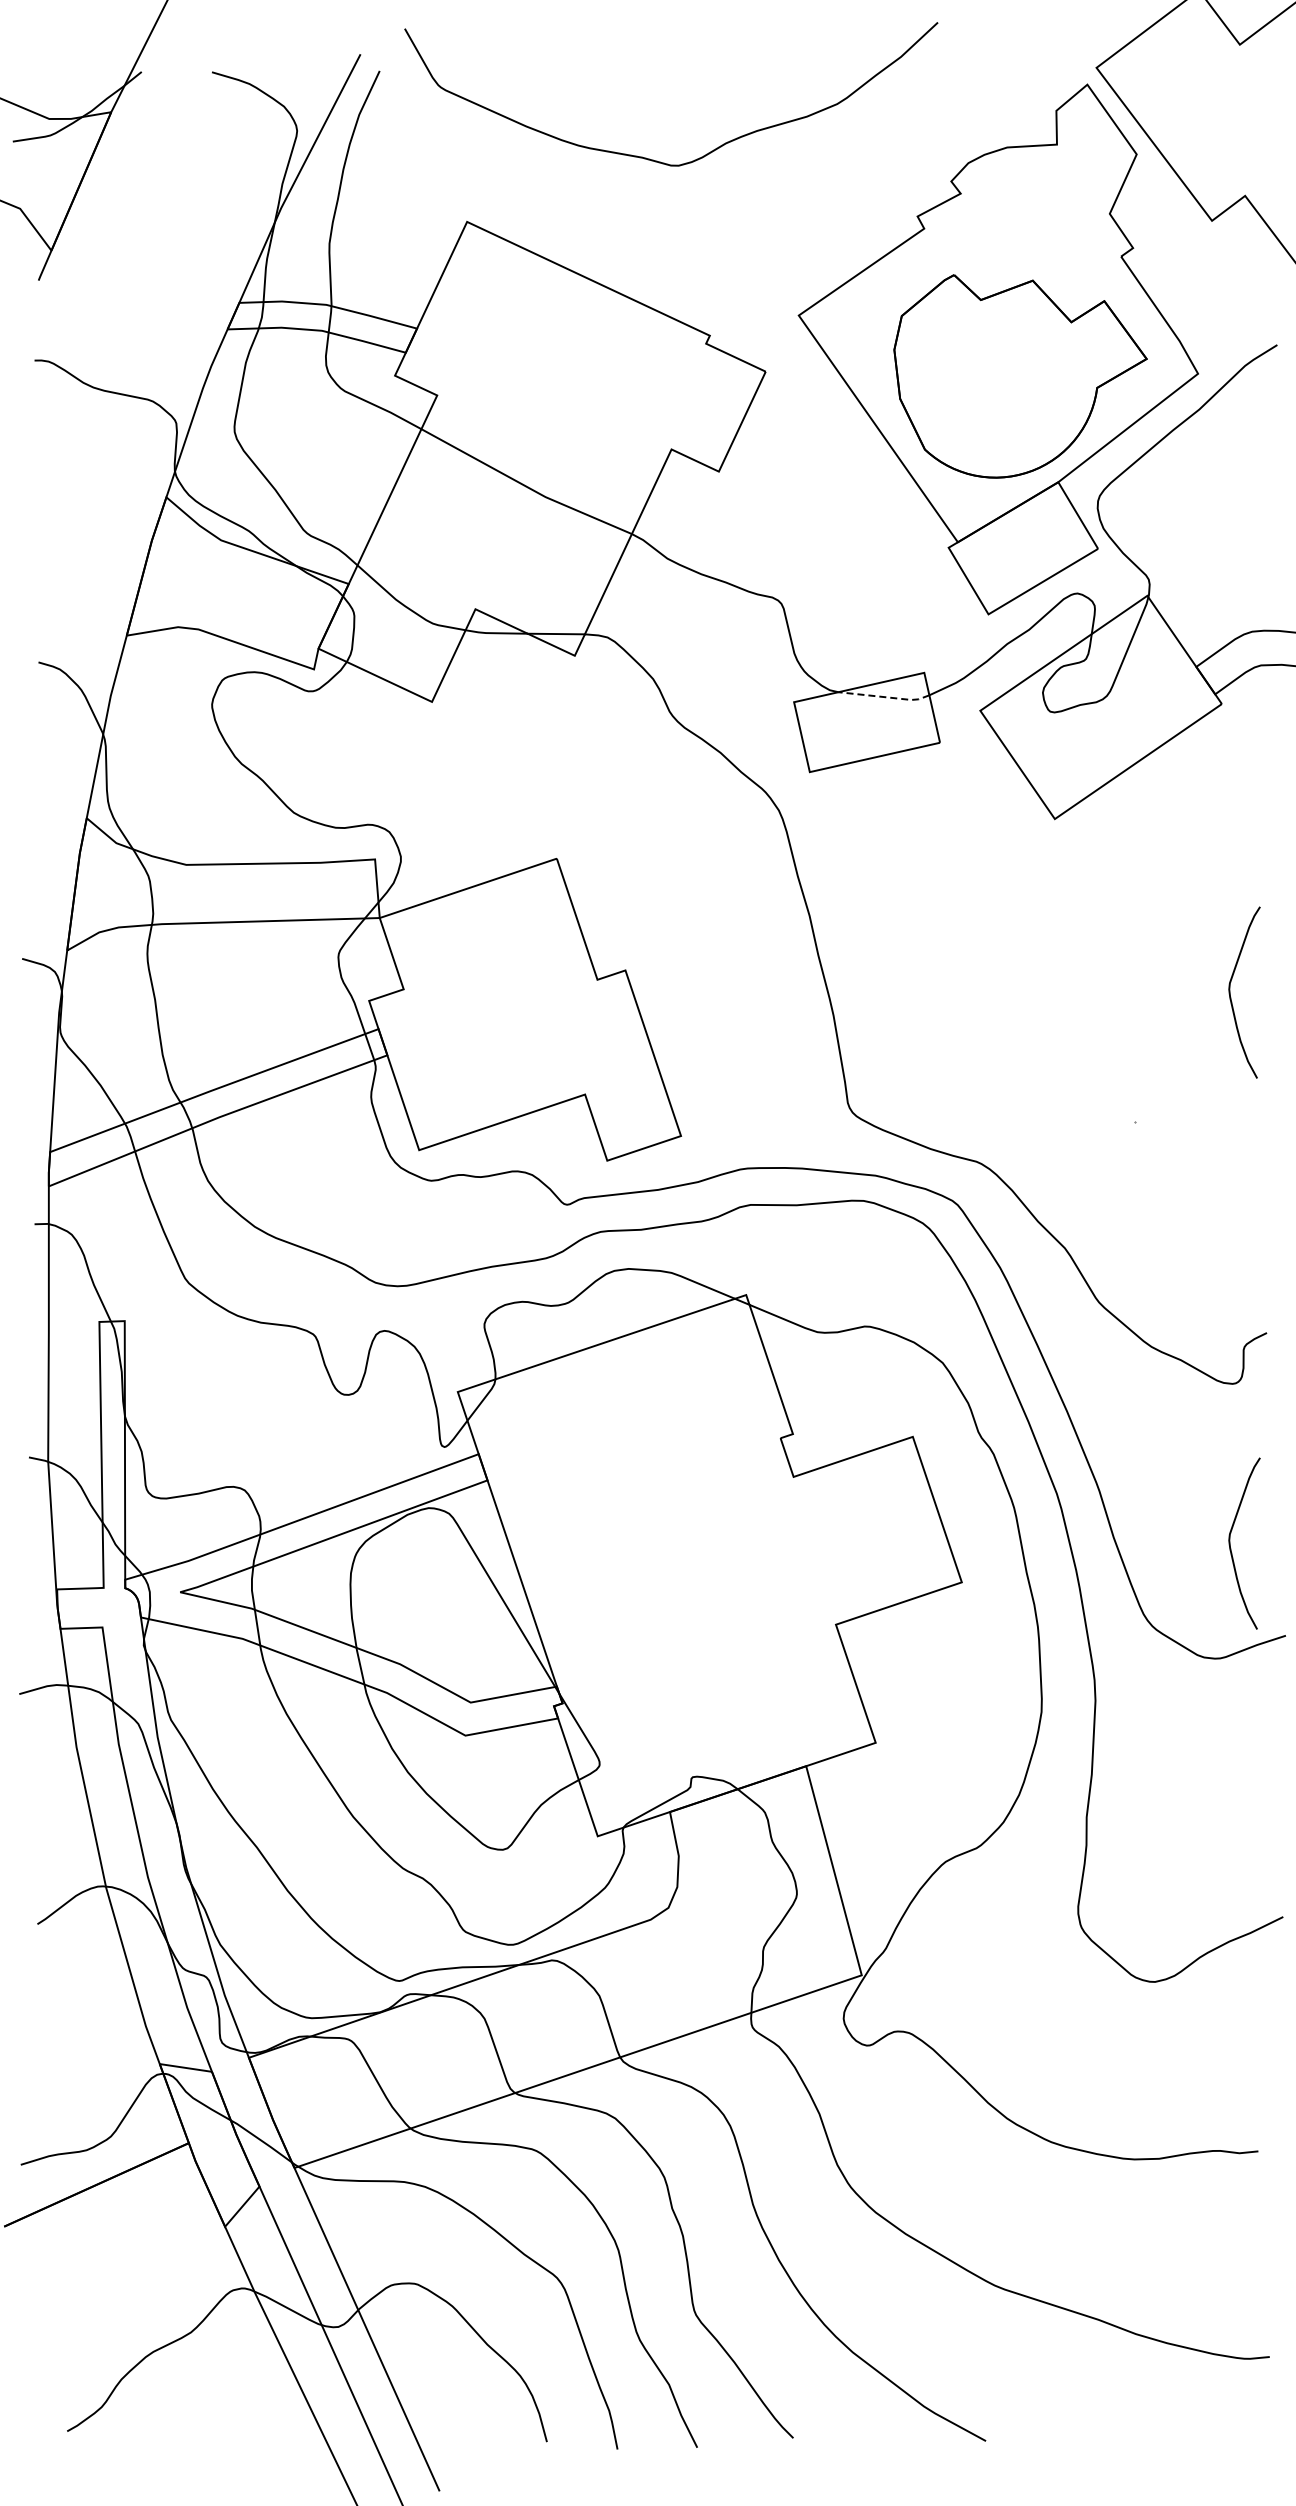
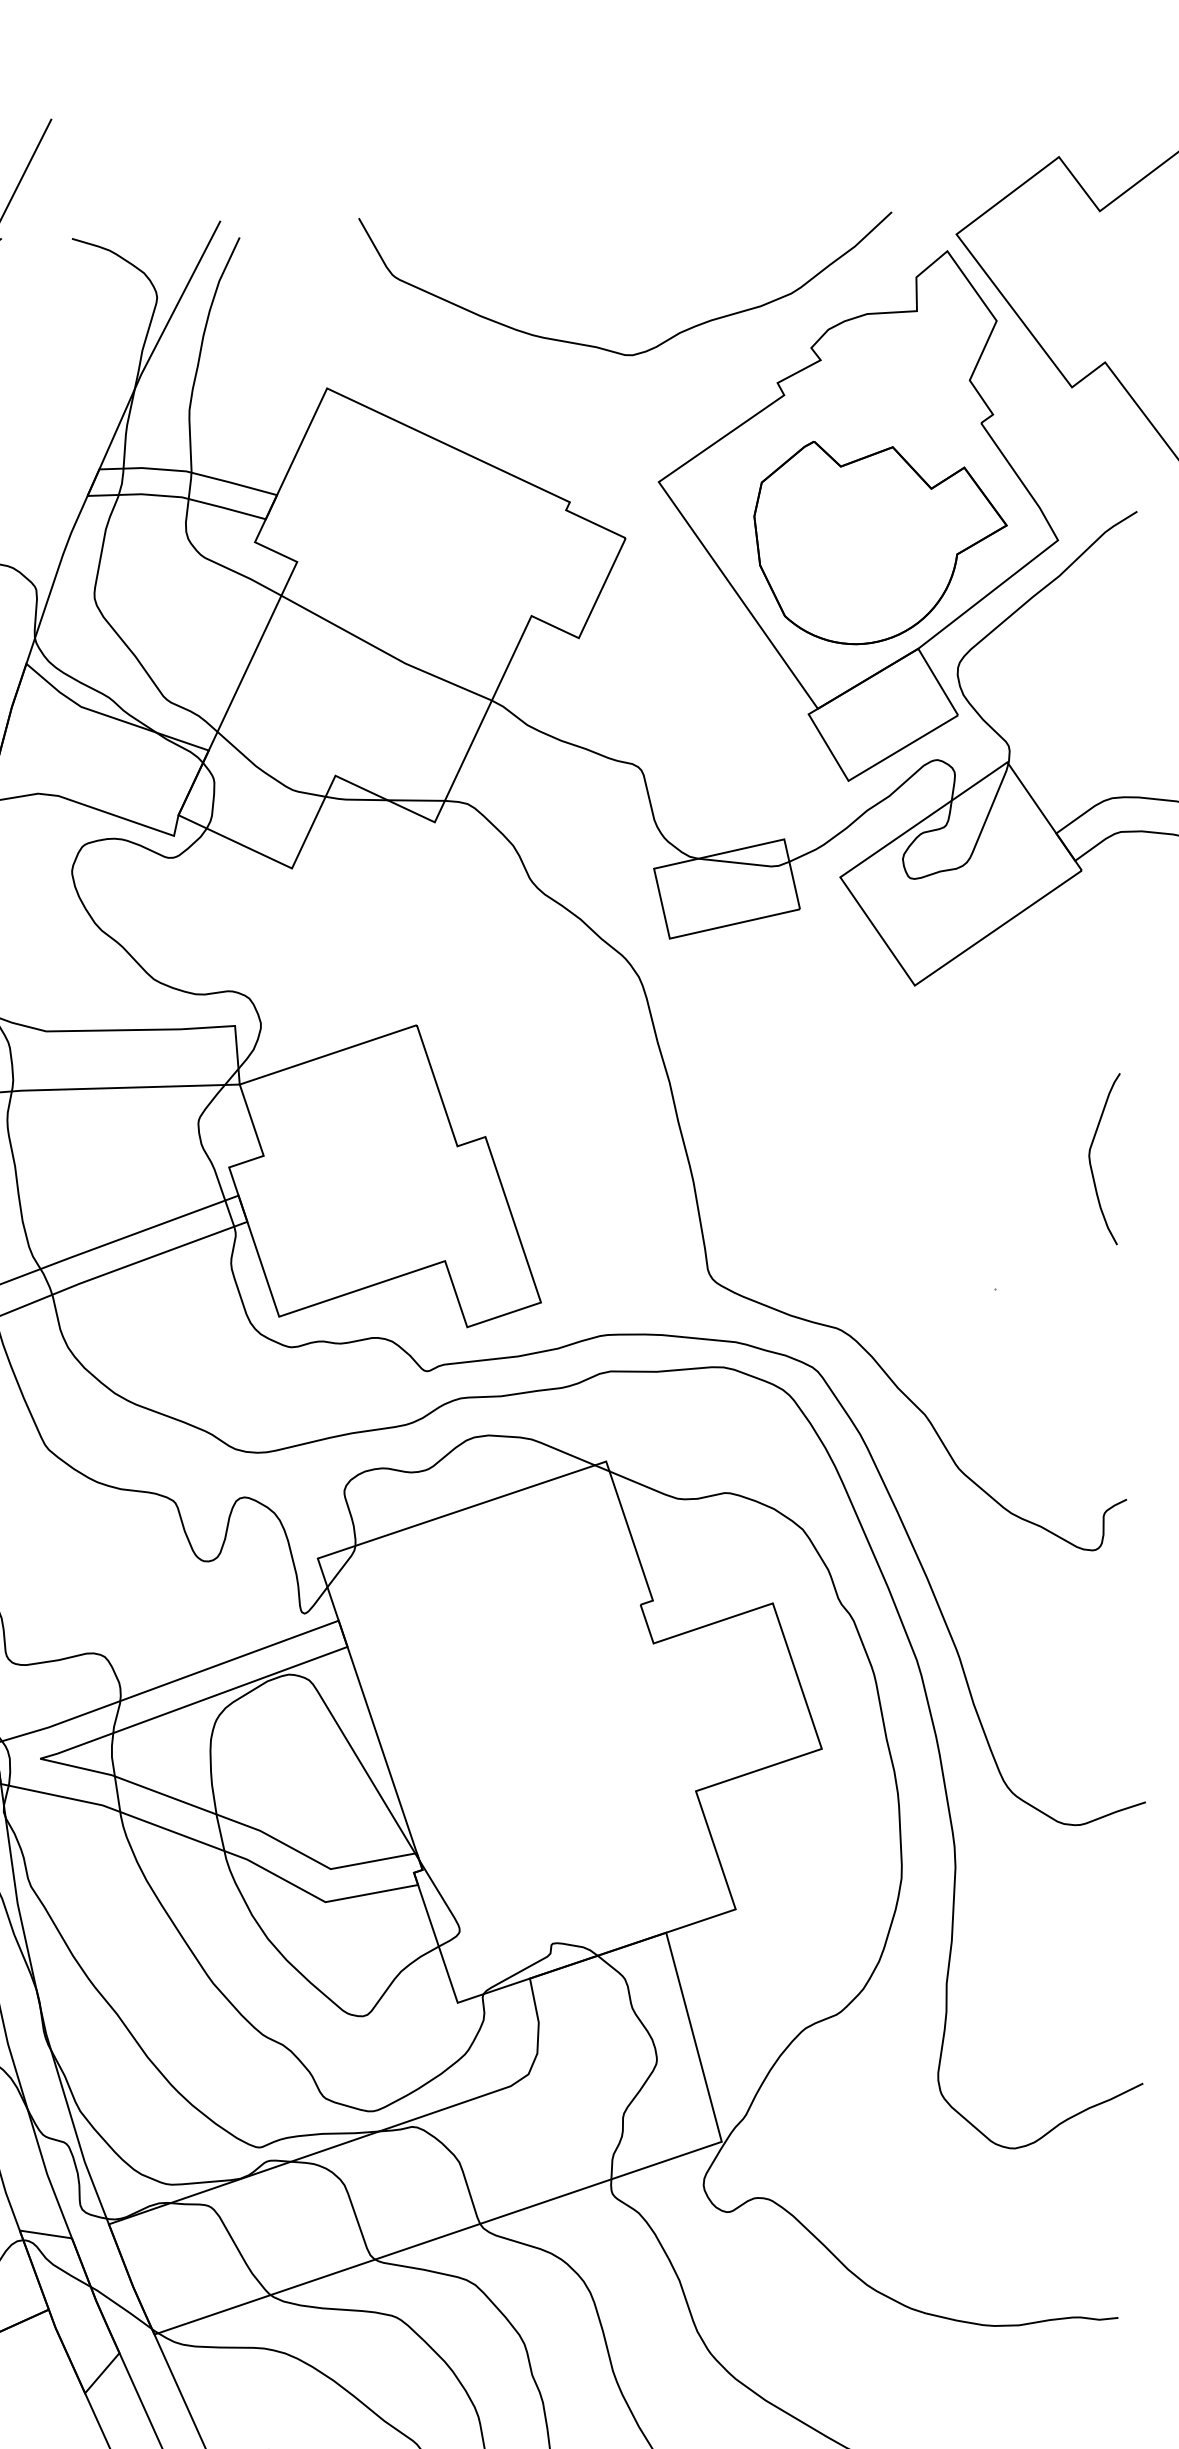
curve: (653, 159) -> (607, 349), moved
line: (885, 697) -> (745, 864), dashed -> solid
curve: (1231, 1548) -> (1091, 1715), removed

